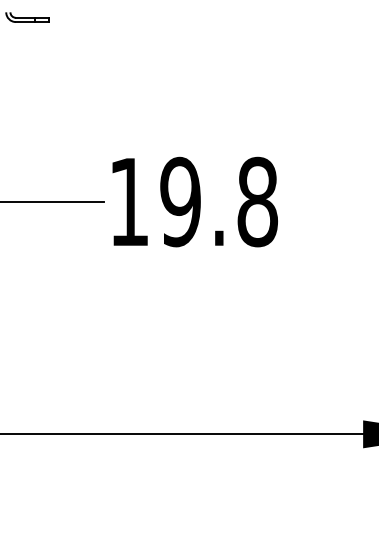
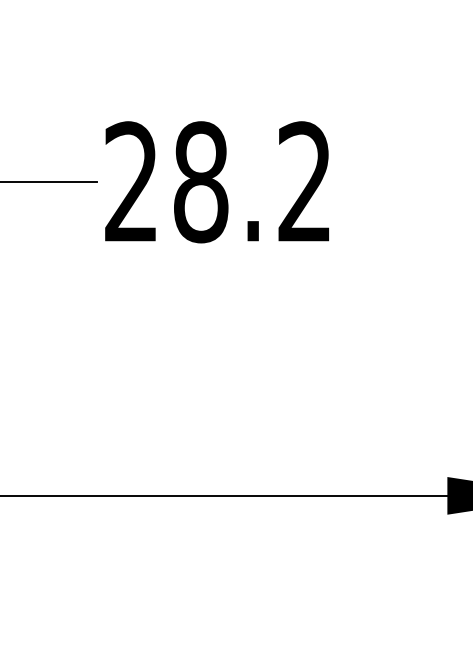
text: (193, 201) -> (218, 181), 19.8 -> 28.2

